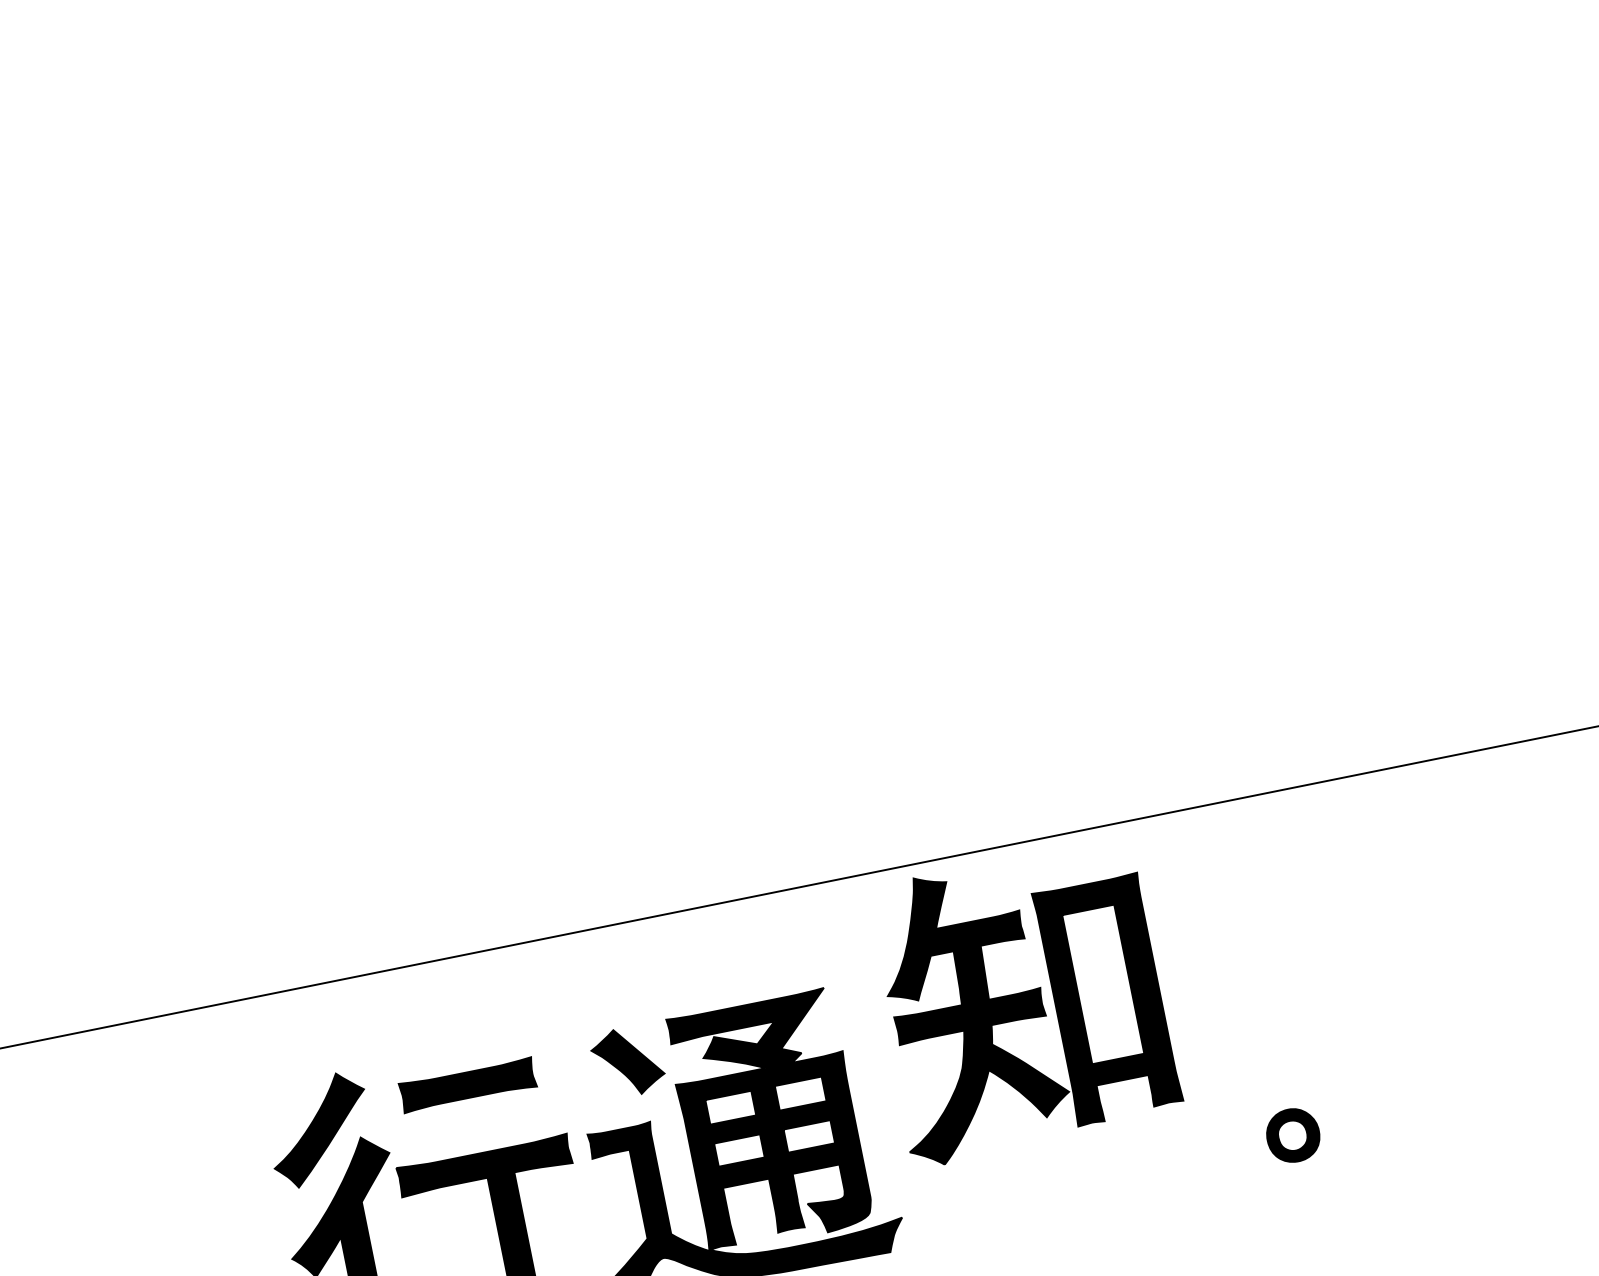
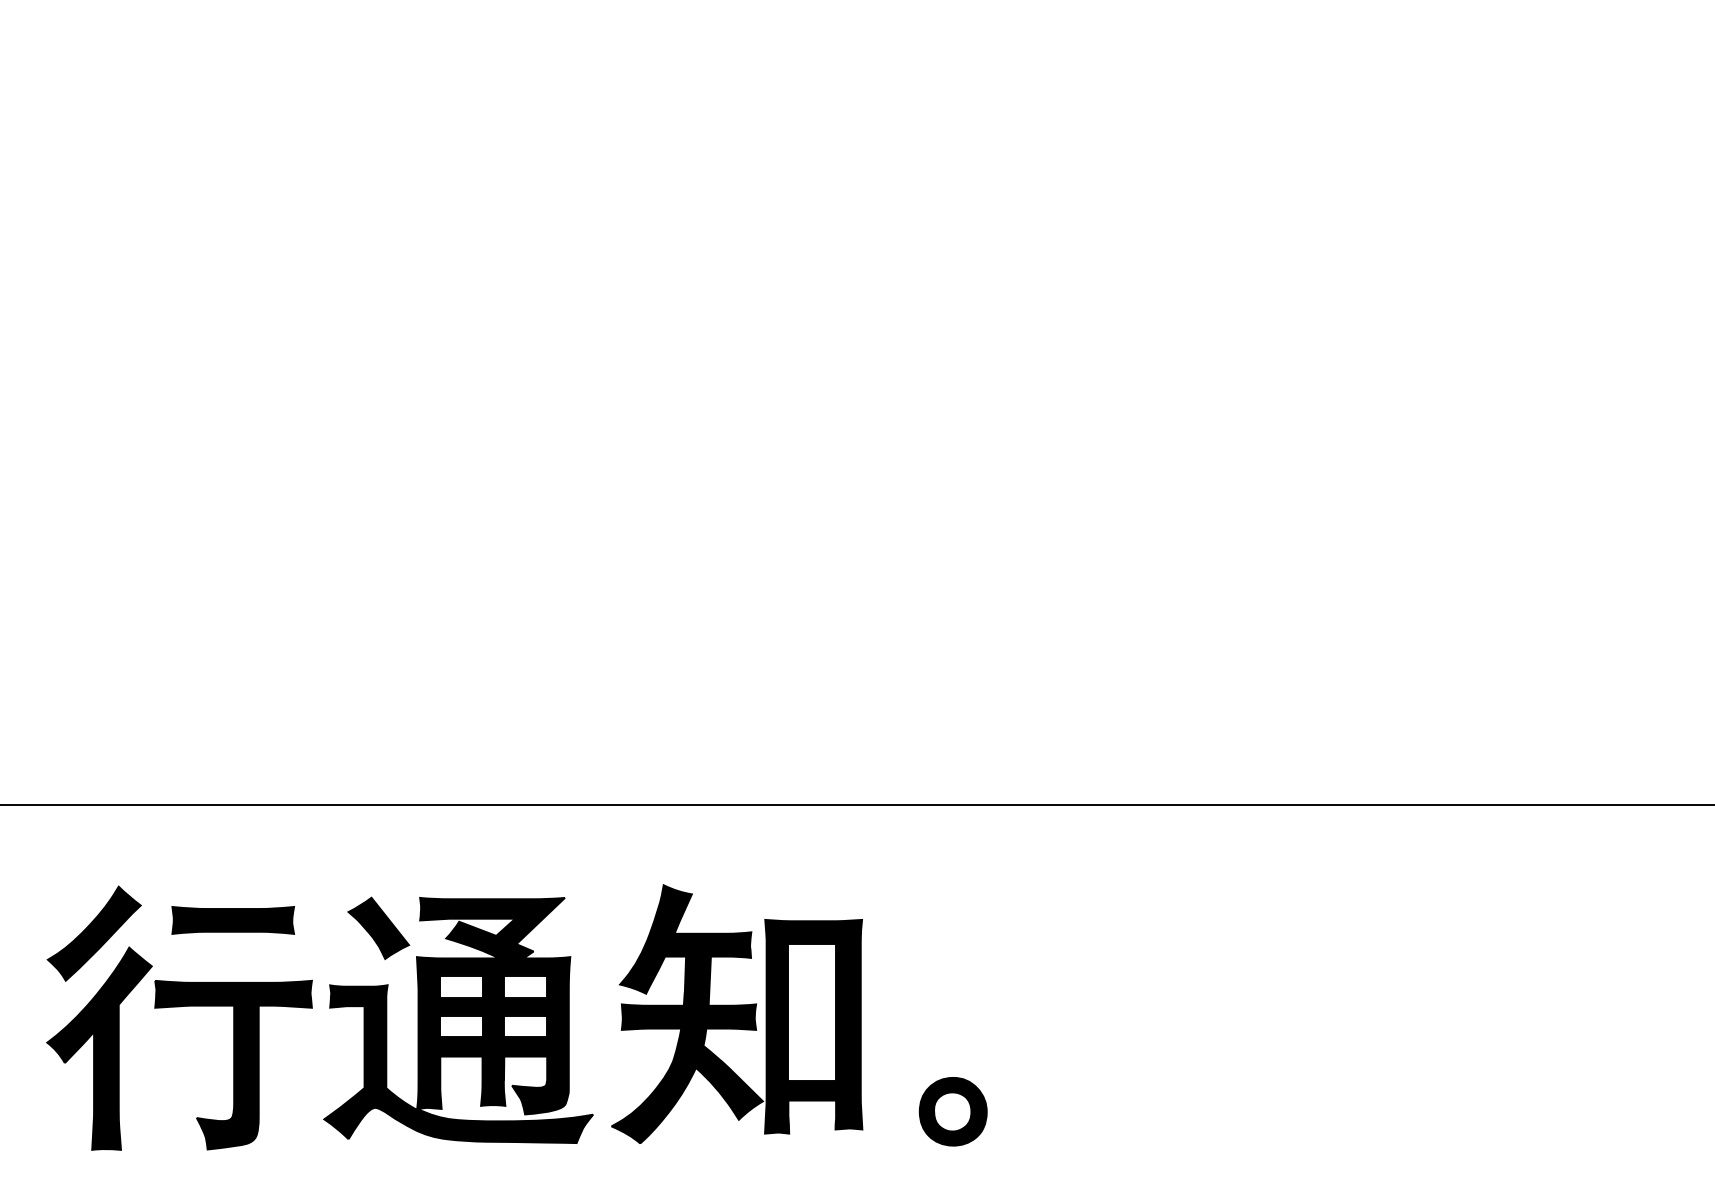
part: (1022, 1001) -> (737, 1013), moved
part: (1292, 1135) -> (952, 1111), size x1.43

